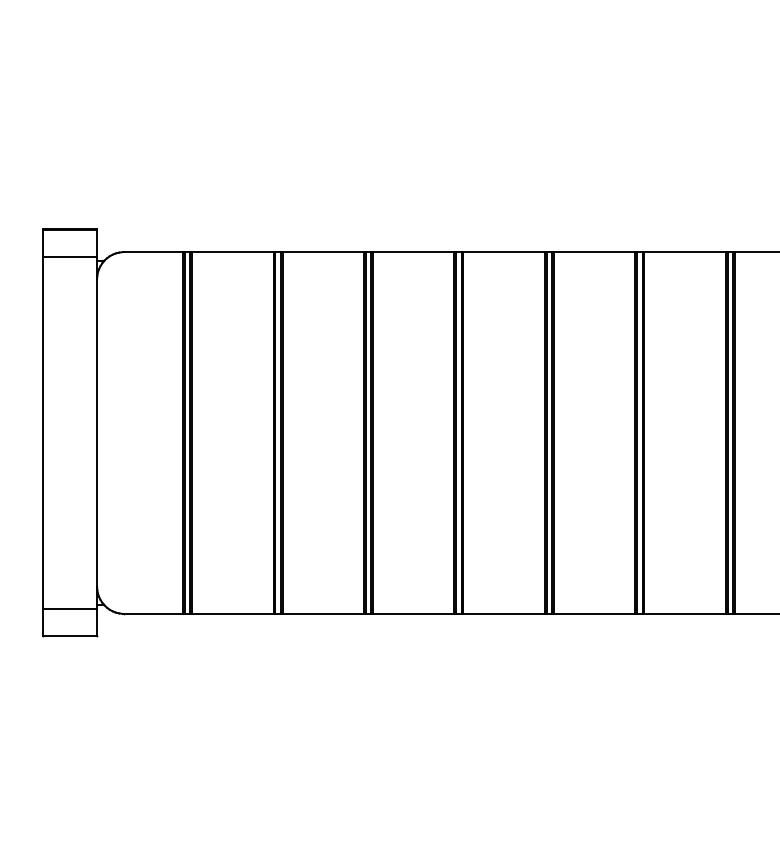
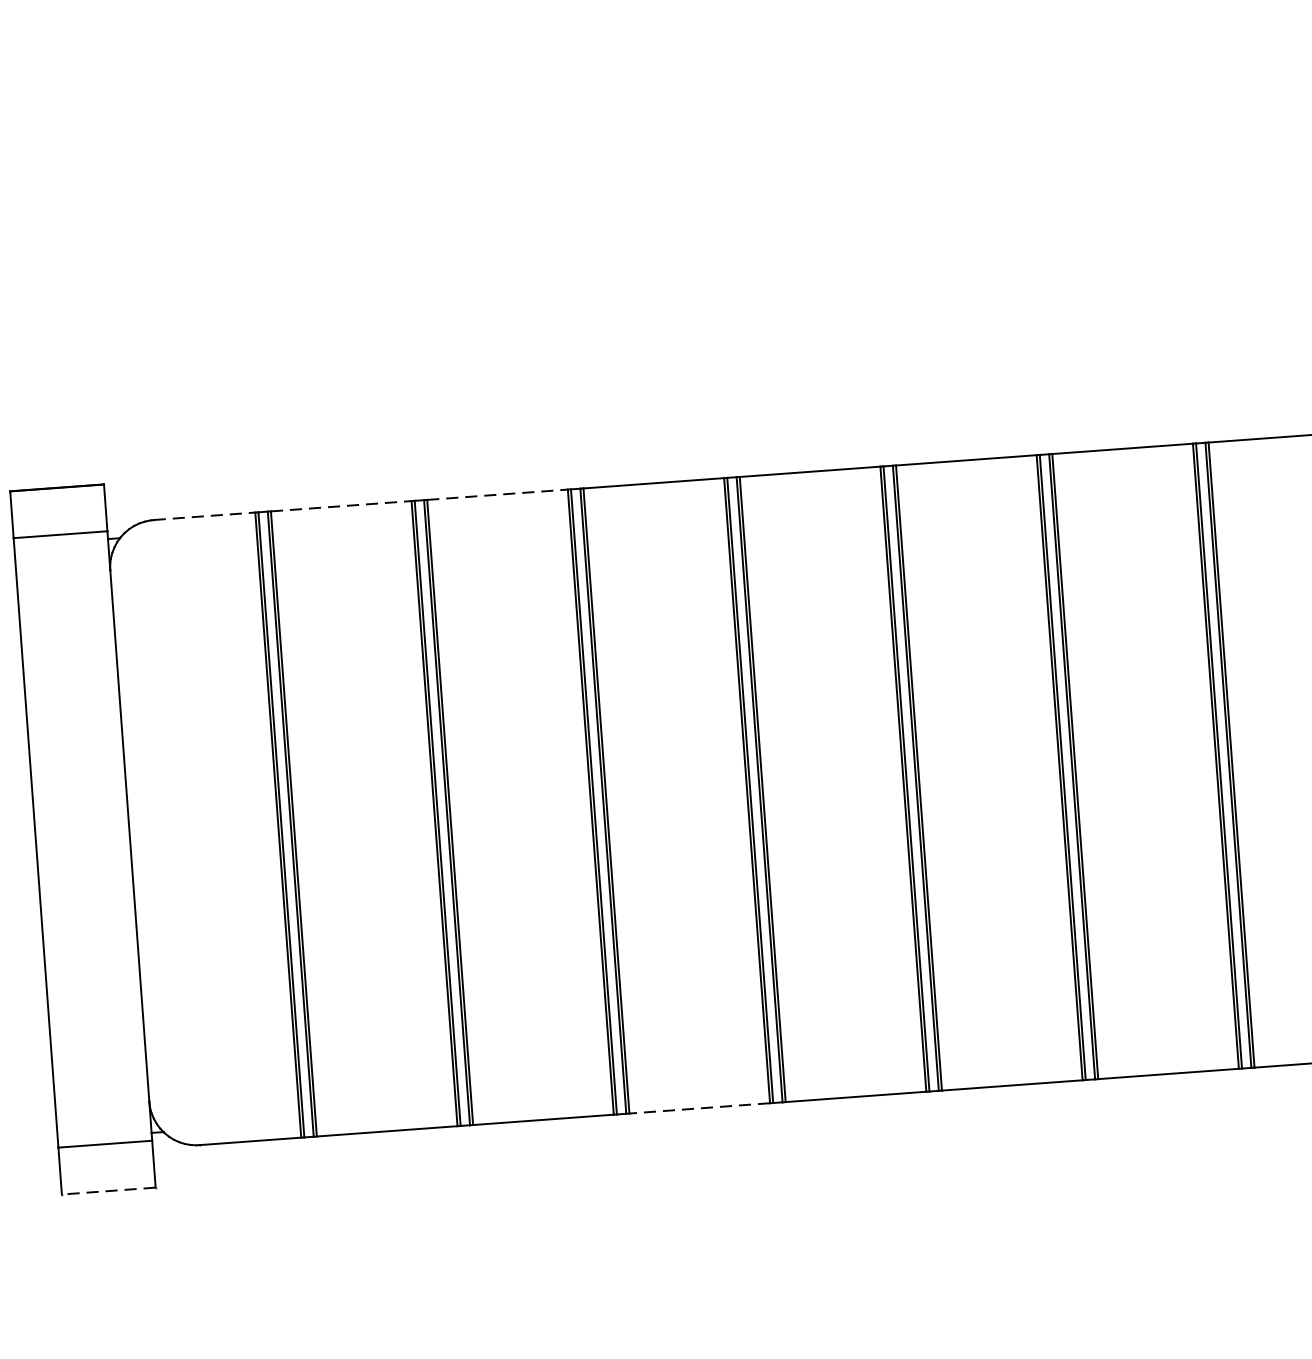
line: (154, 252) -> (206, 516), solid -> dashed
line: (232, 252) -> (340, 507), solid -> dashed
line: (323, 252) -> (498, 495), solid -> dashed
line: (413, 613) -> (699, 1107), solid -> dashed
line: (69, 636) -> (107, 1191), solid -> dashed

